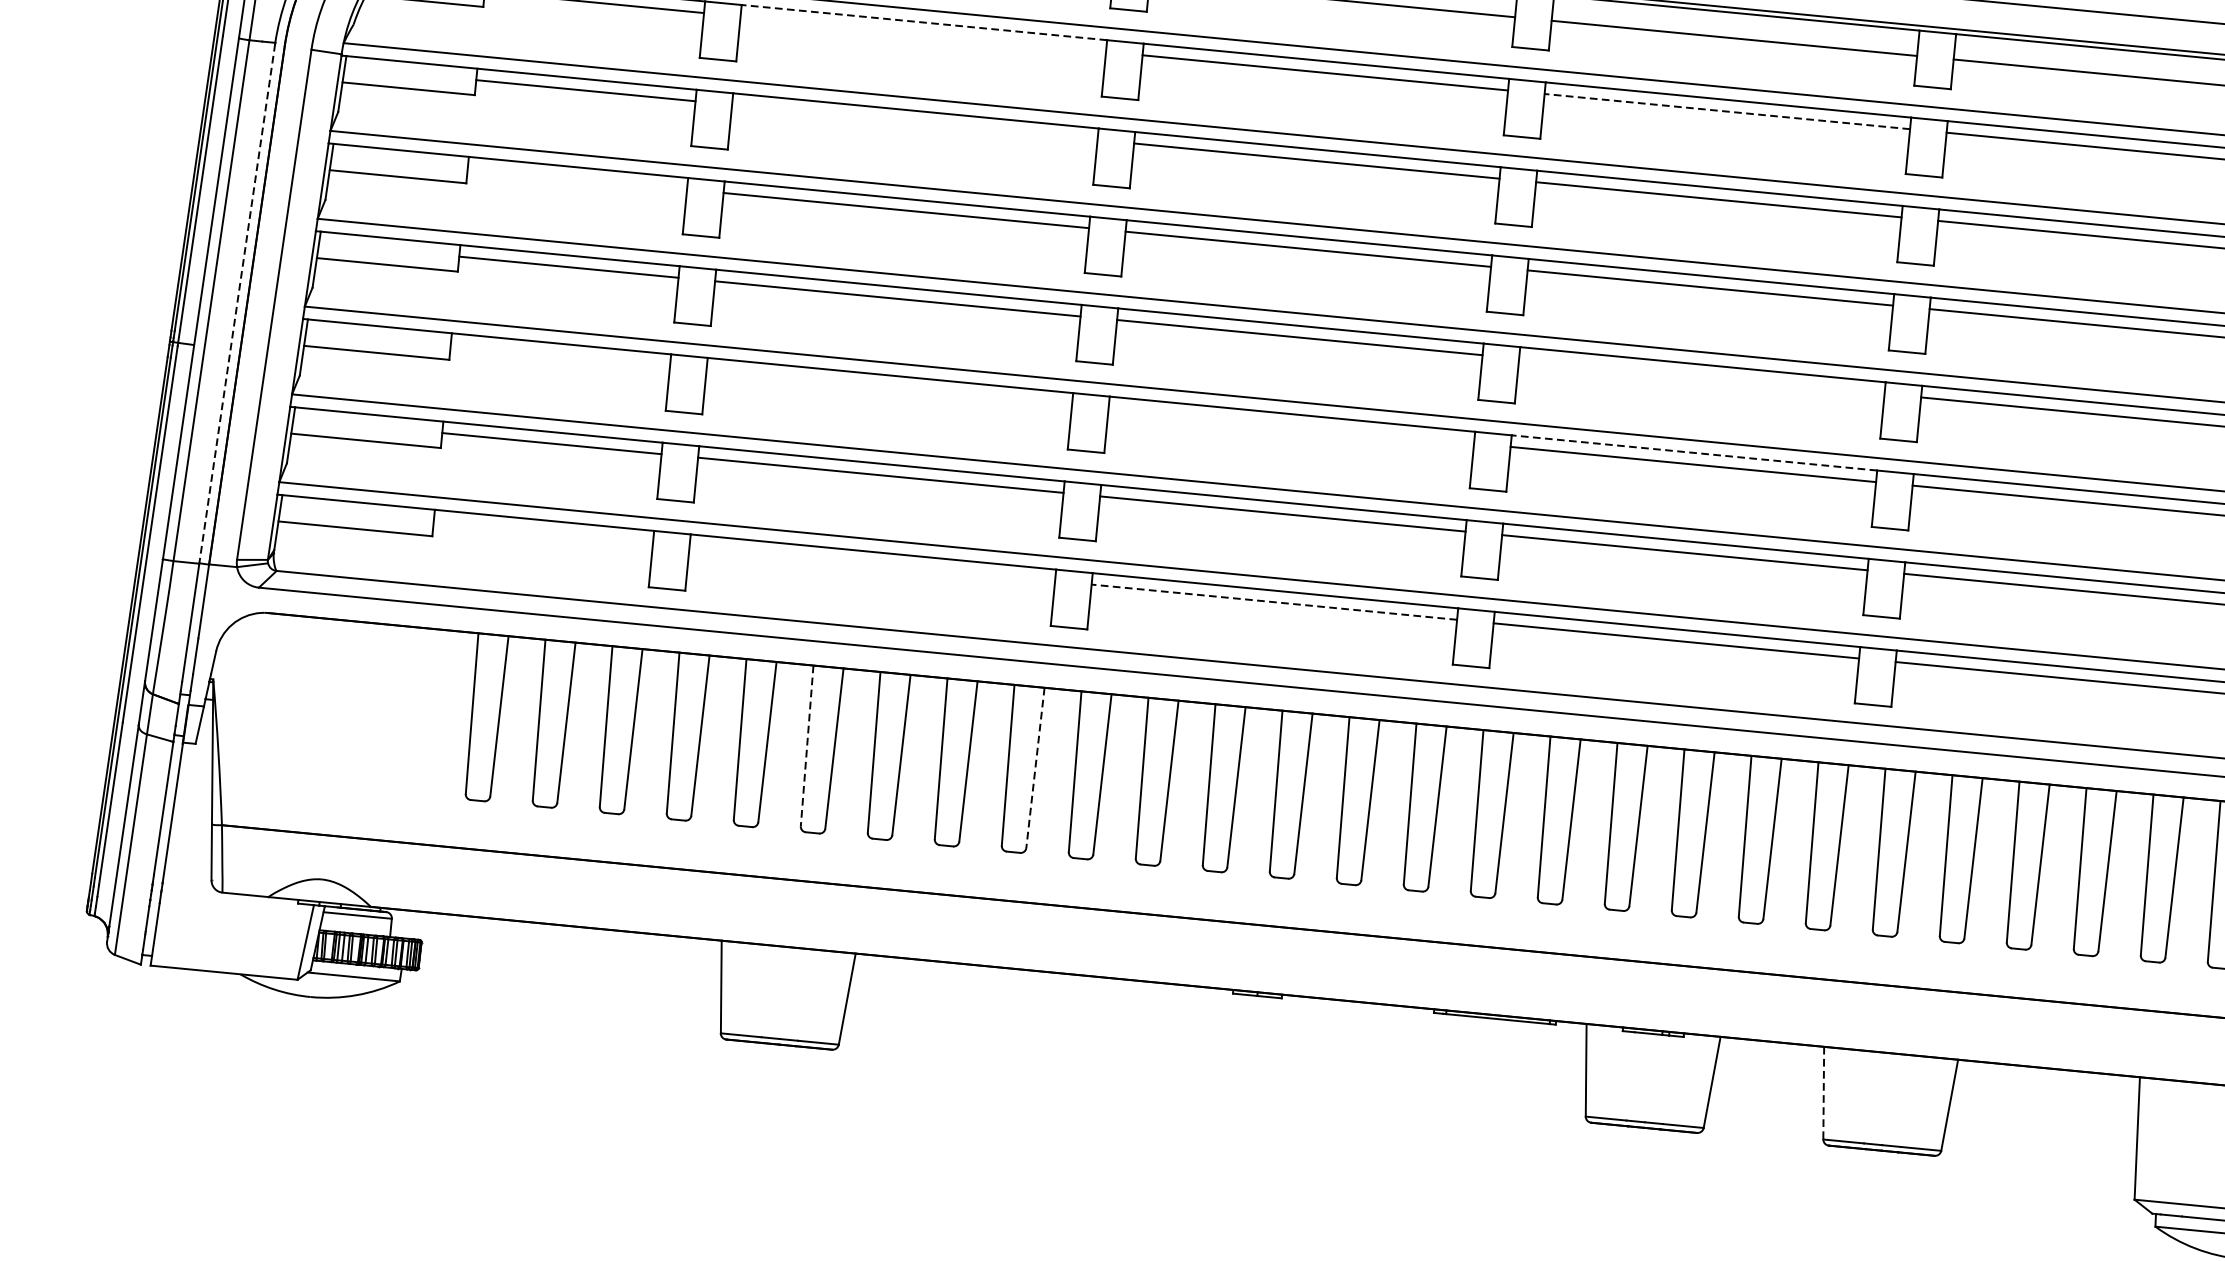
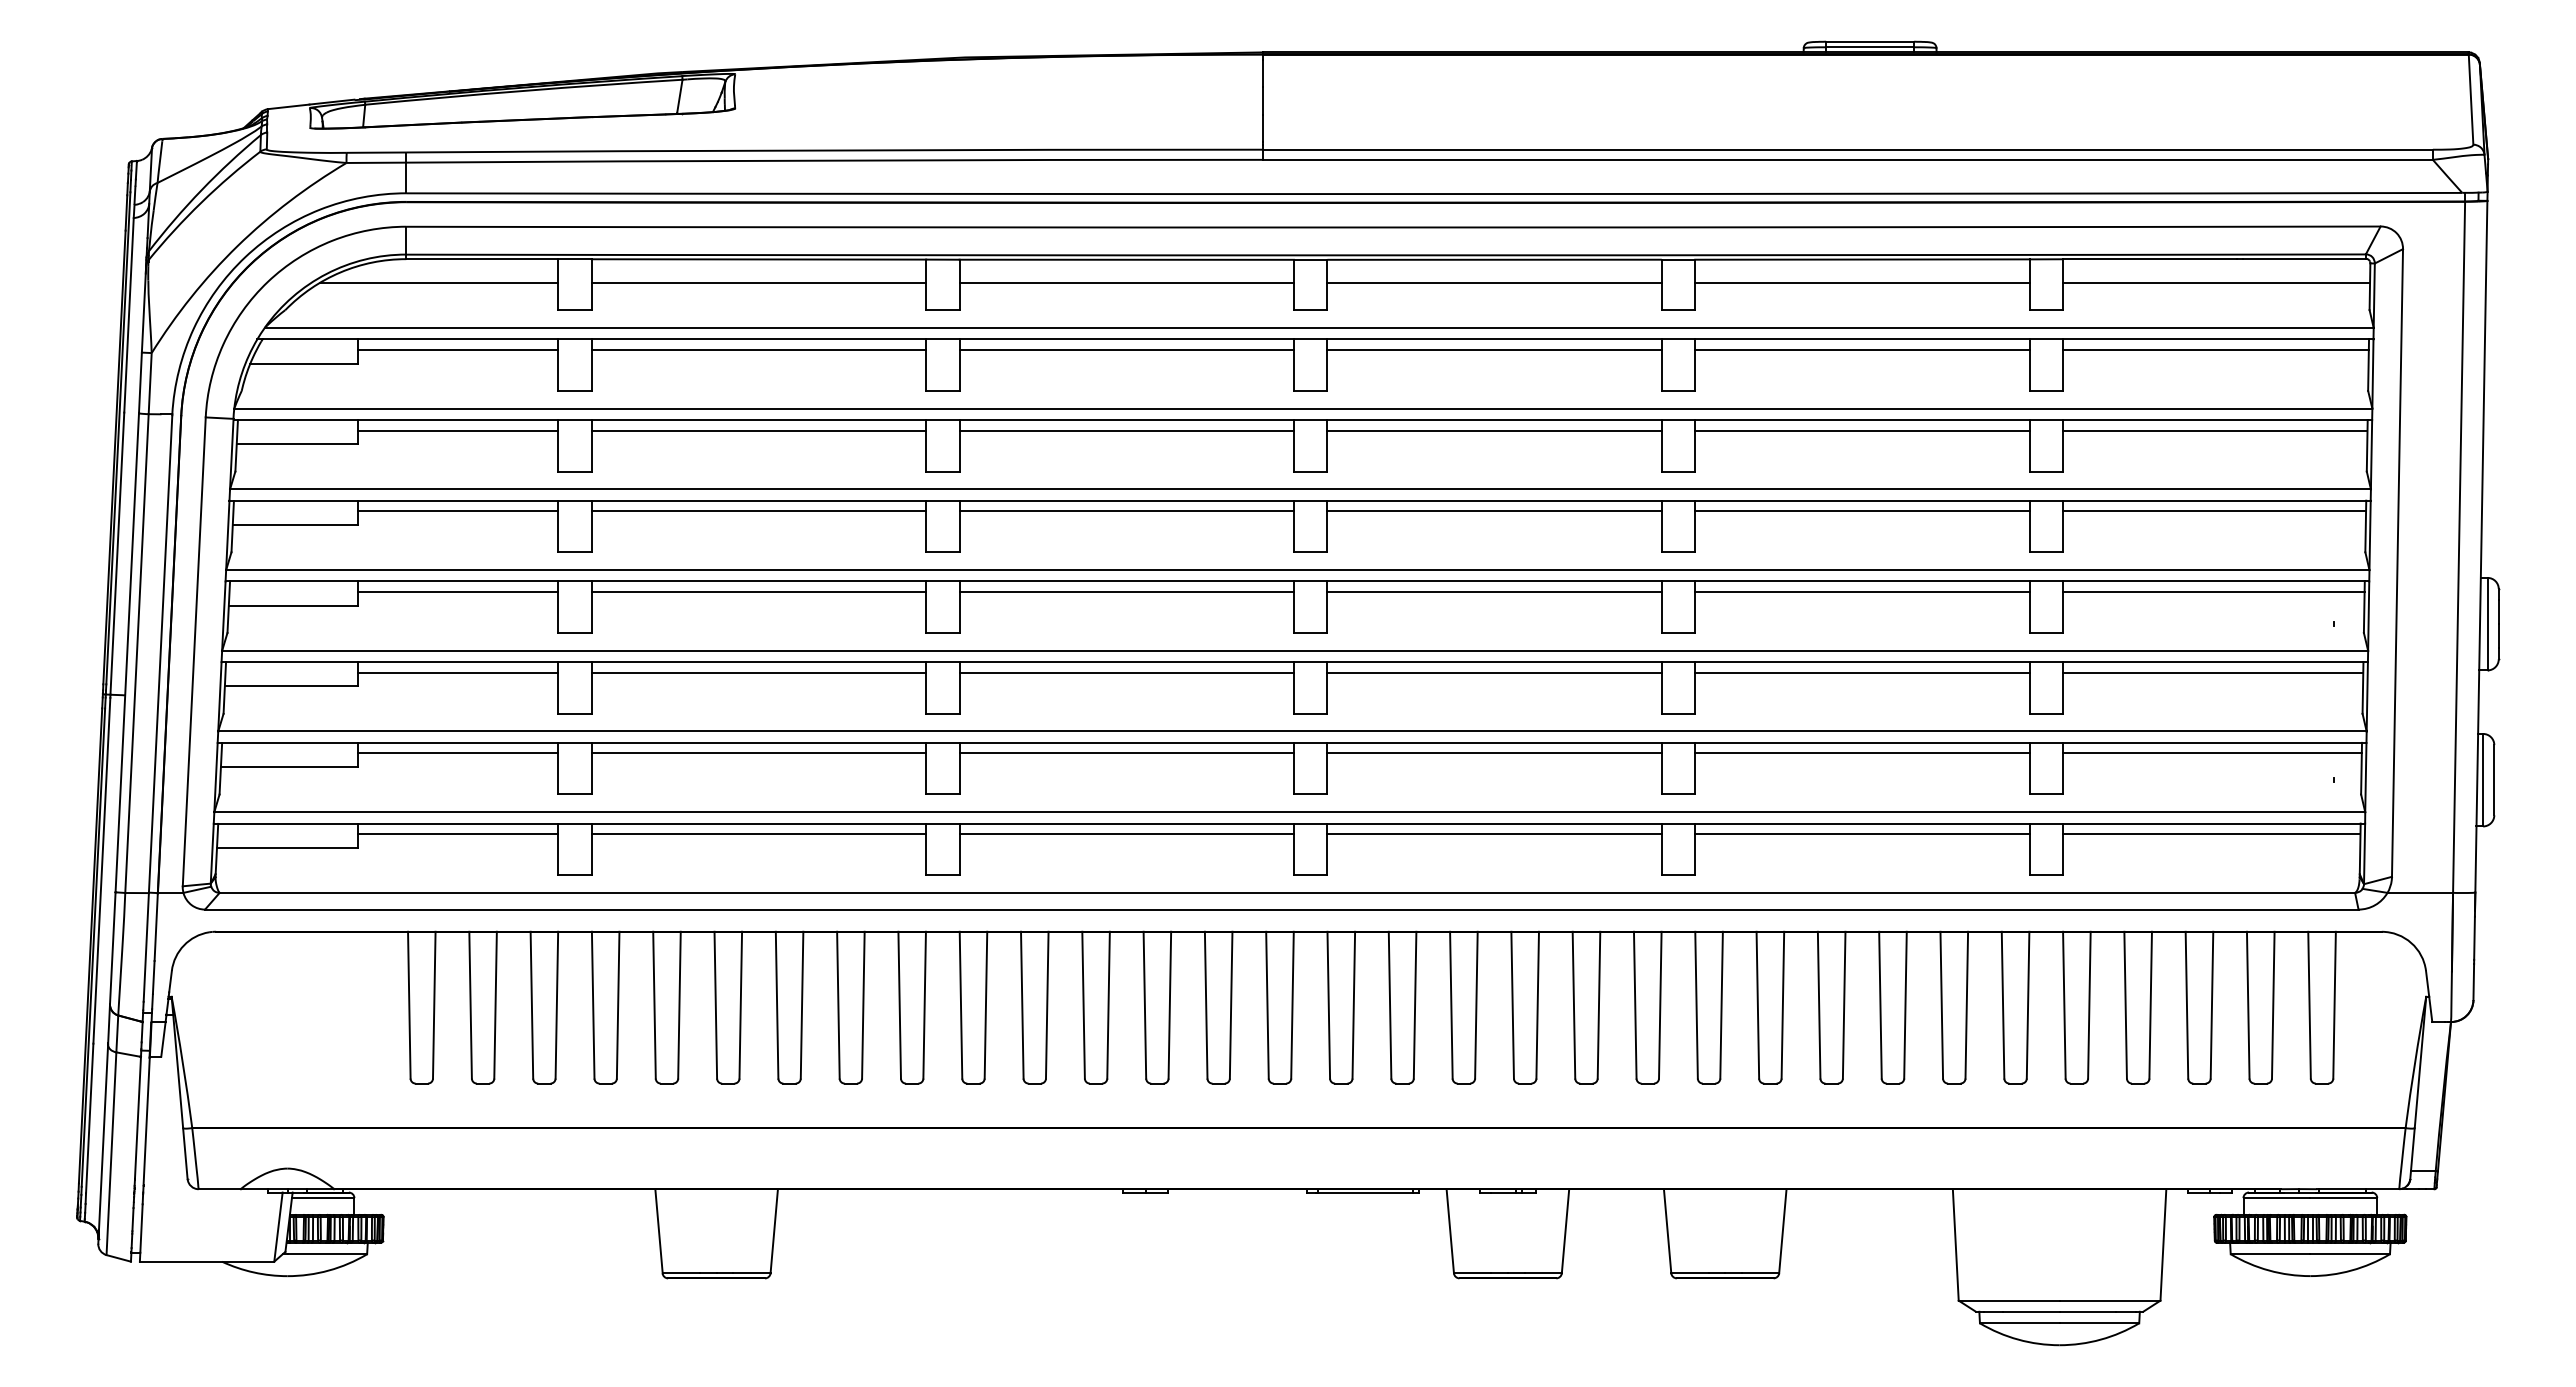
line: (923, 22) -> (758, 339), dashed -> solid
line: (922, 33) -> (758, 349), added
line: (1727, 111) -> (1494, 349), dashed -> solid
line: (914, 122) -> (758, 430), added
line: (576, 179) -> (457, 511), added
line: (237, 304) -> (160, 654), dashed -> solid
line: (559, 355) -> (457, 672), added
line: (1701, 376) -> (1494, 592), added
line: (888, 386) -> (758, 672), added
line: (1291, 425) -> (1126, 672), added
line: (1694, 453) -> (1494, 662), dashed -> solid
line: (542, 532) -> (457, 834), added
line: (871, 563) -> (758, 834), added
line: (1274, 602) -> (1126, 834), dashed -> solid
line: (806, 746) -> (715, 1005), dashed -> solid
line: (1035, 768) -> (924, 1005), dashed -> solid
line: (1823, 1093) -> (1667, 1231), dashed -> solid

